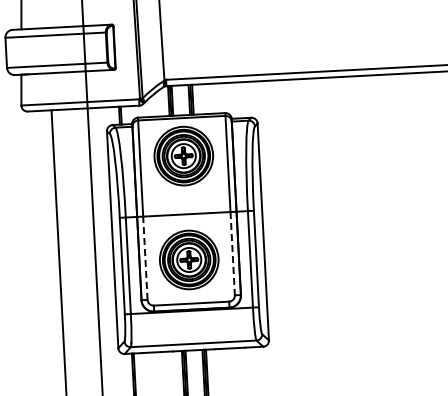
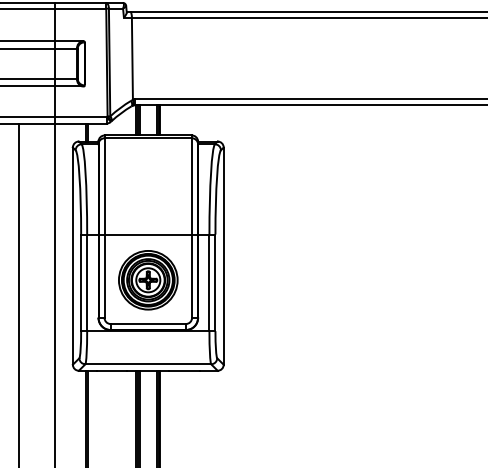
part: (184, 156) -> (148, 176), removed
line: (233, 253) -> (192, 276), dashed -> solid
line: (145, 258) -> (104, 276), dashed -> solid

